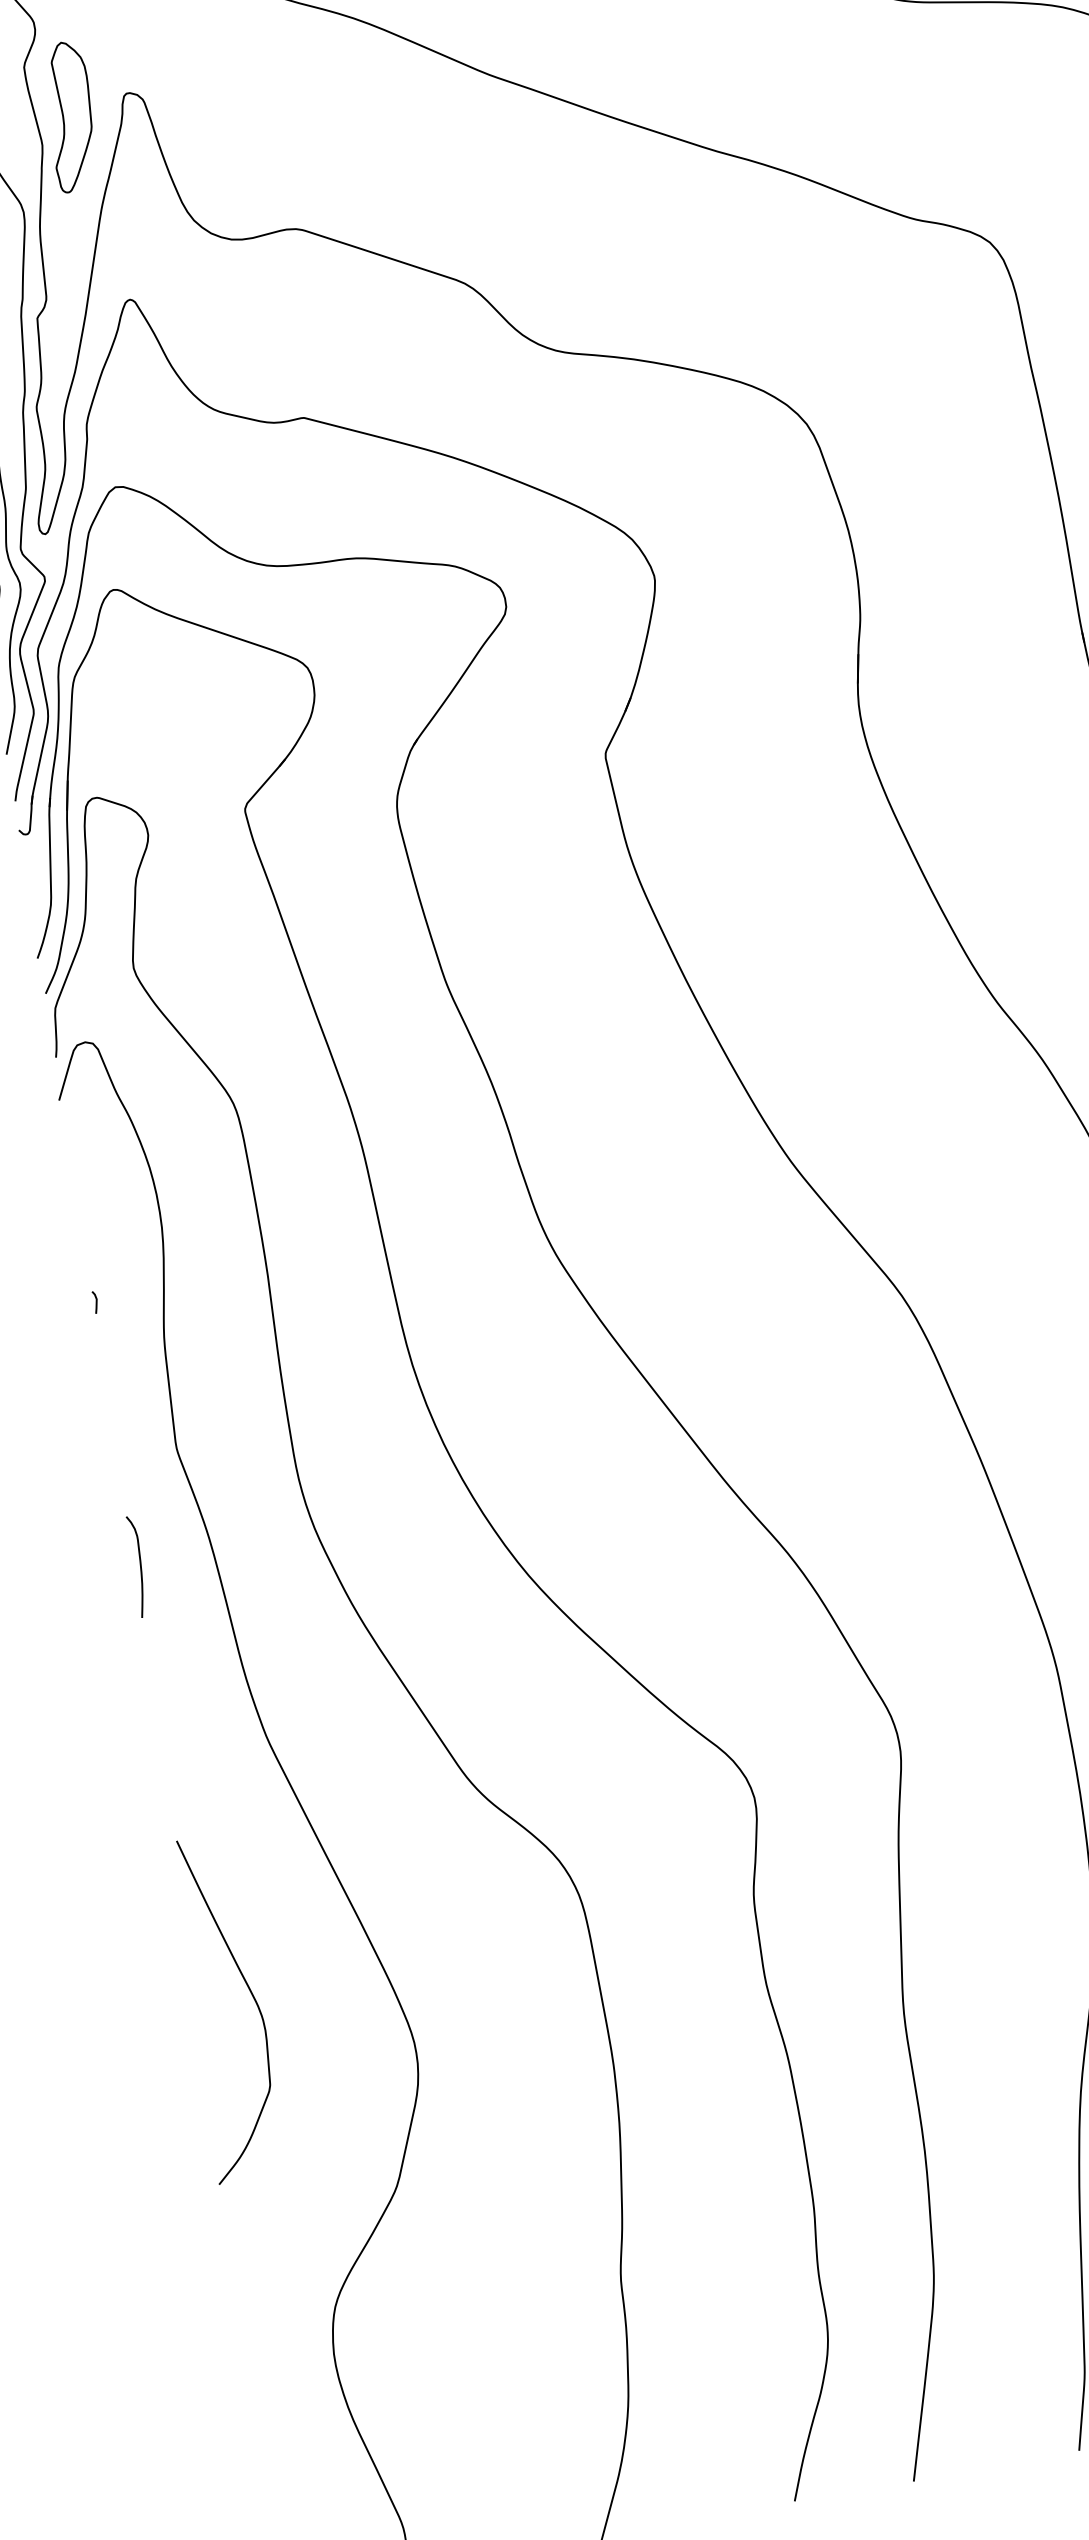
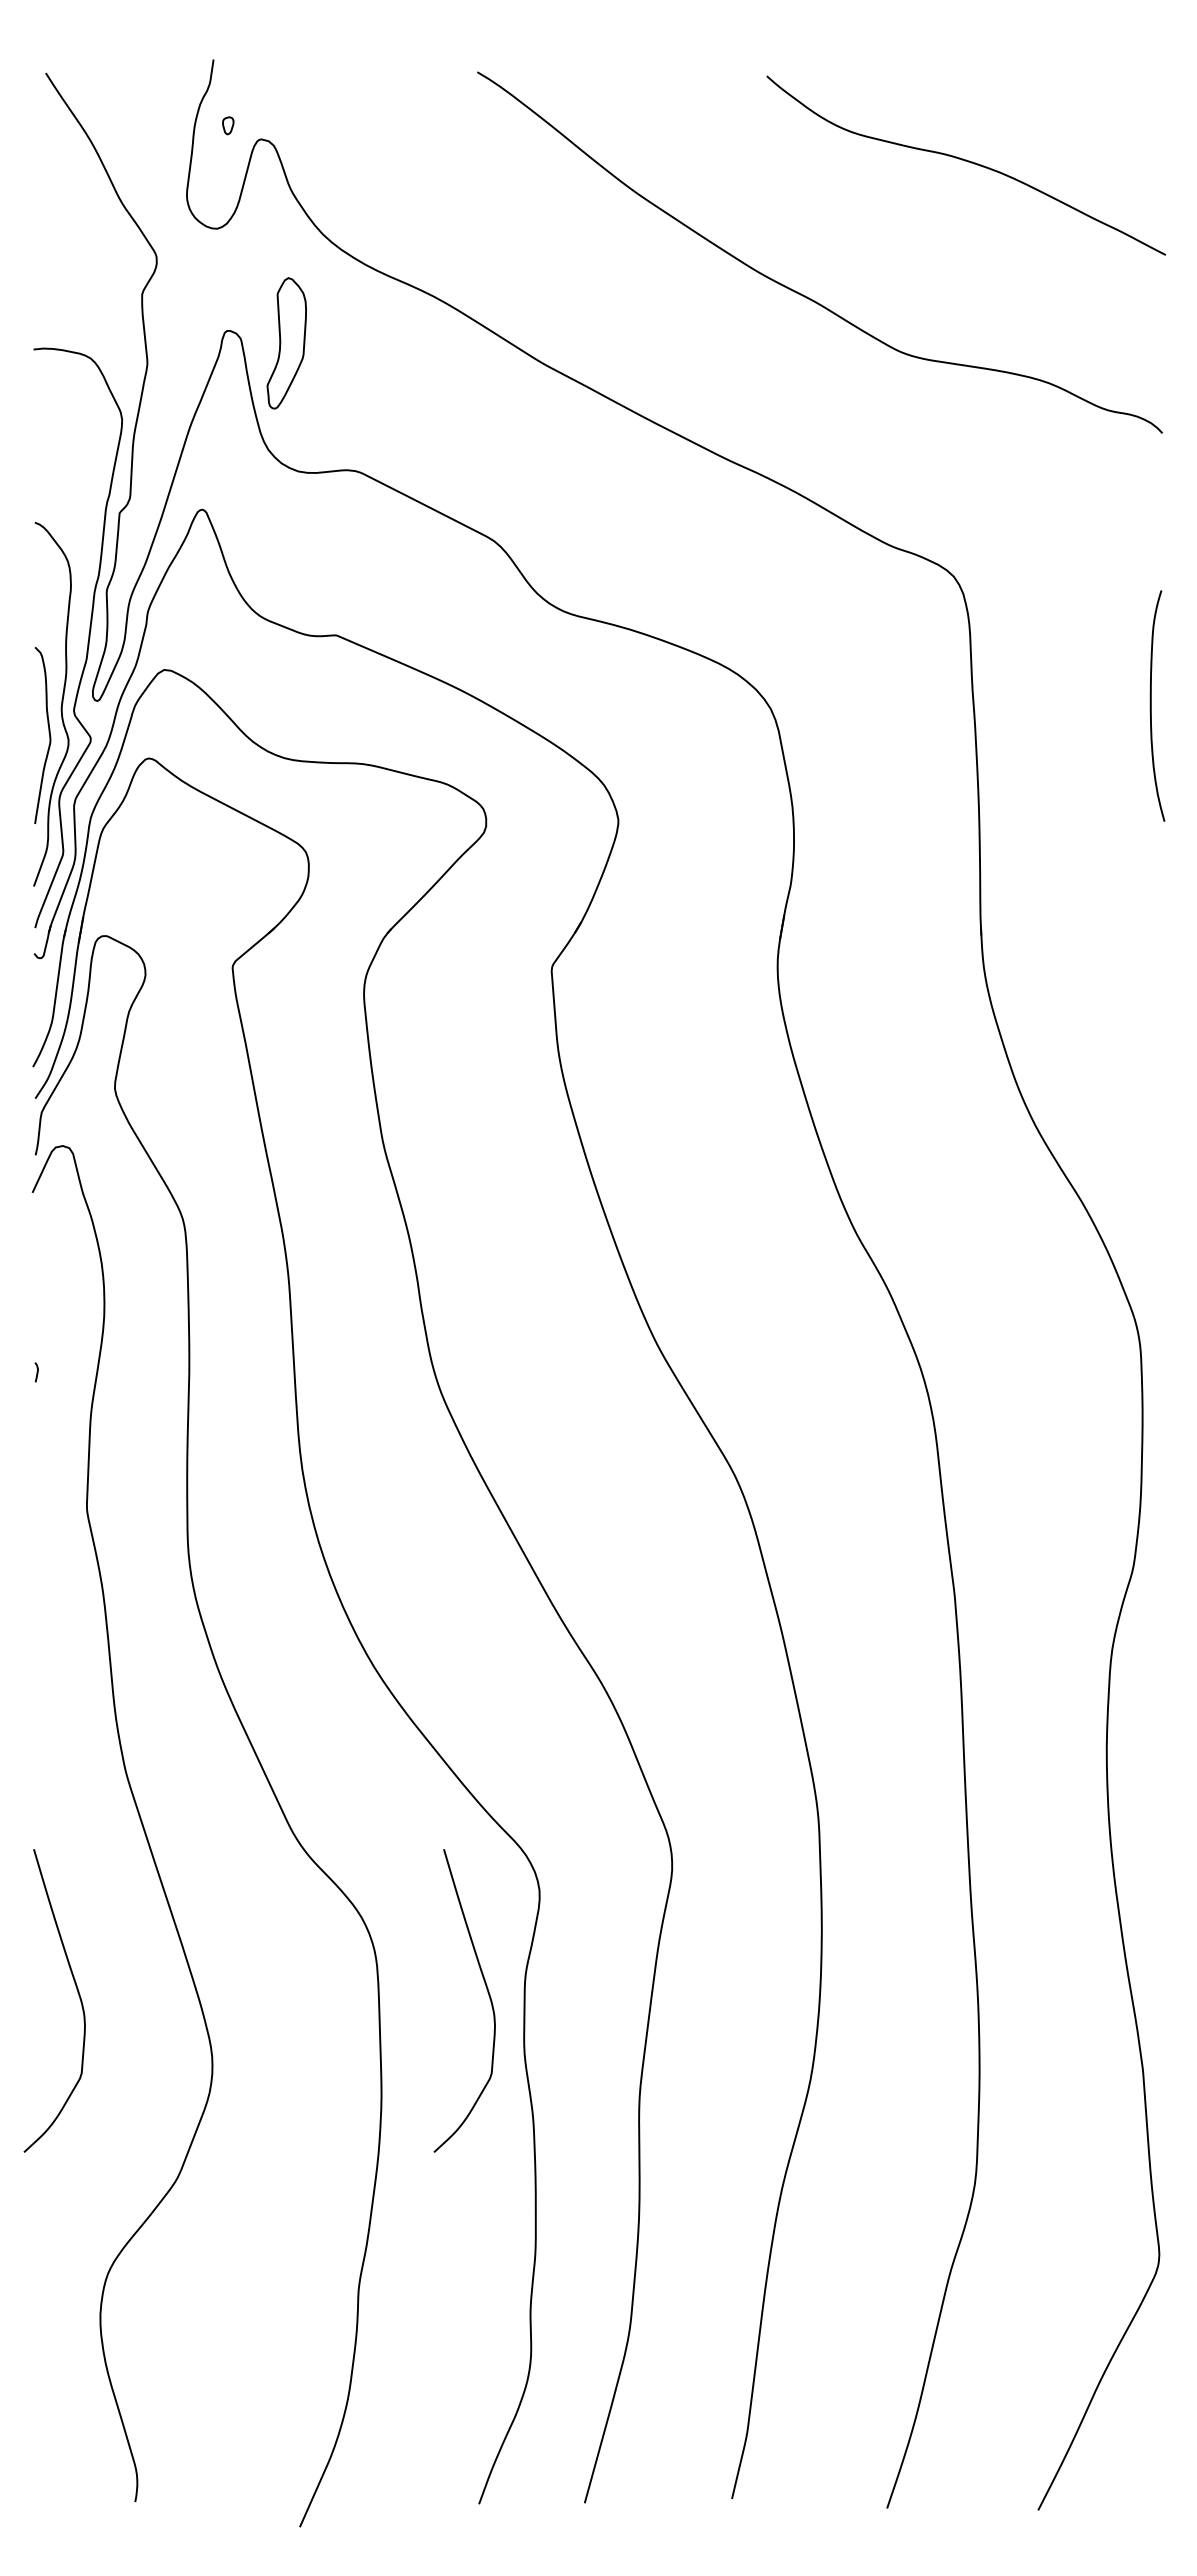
part: (70, 116) -> (286, 343), moved
curve: (140, 1566) -> (39, 1606), removed
curve: (713, 1922) -> (487, 1992), added

